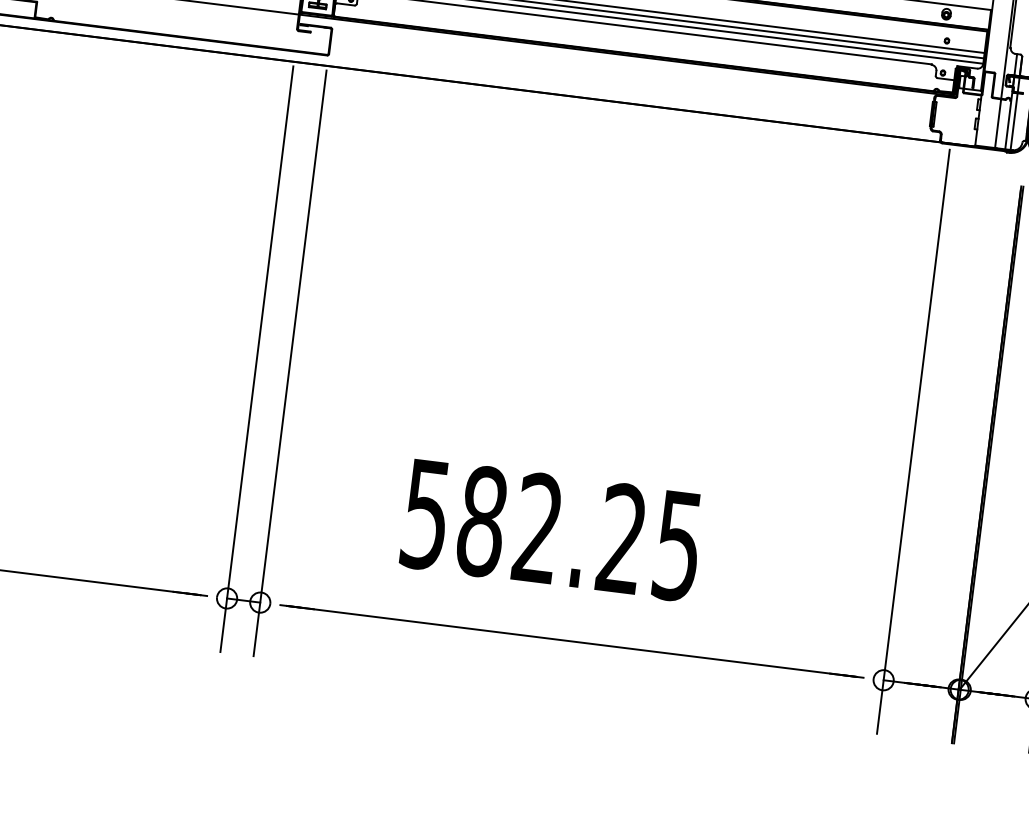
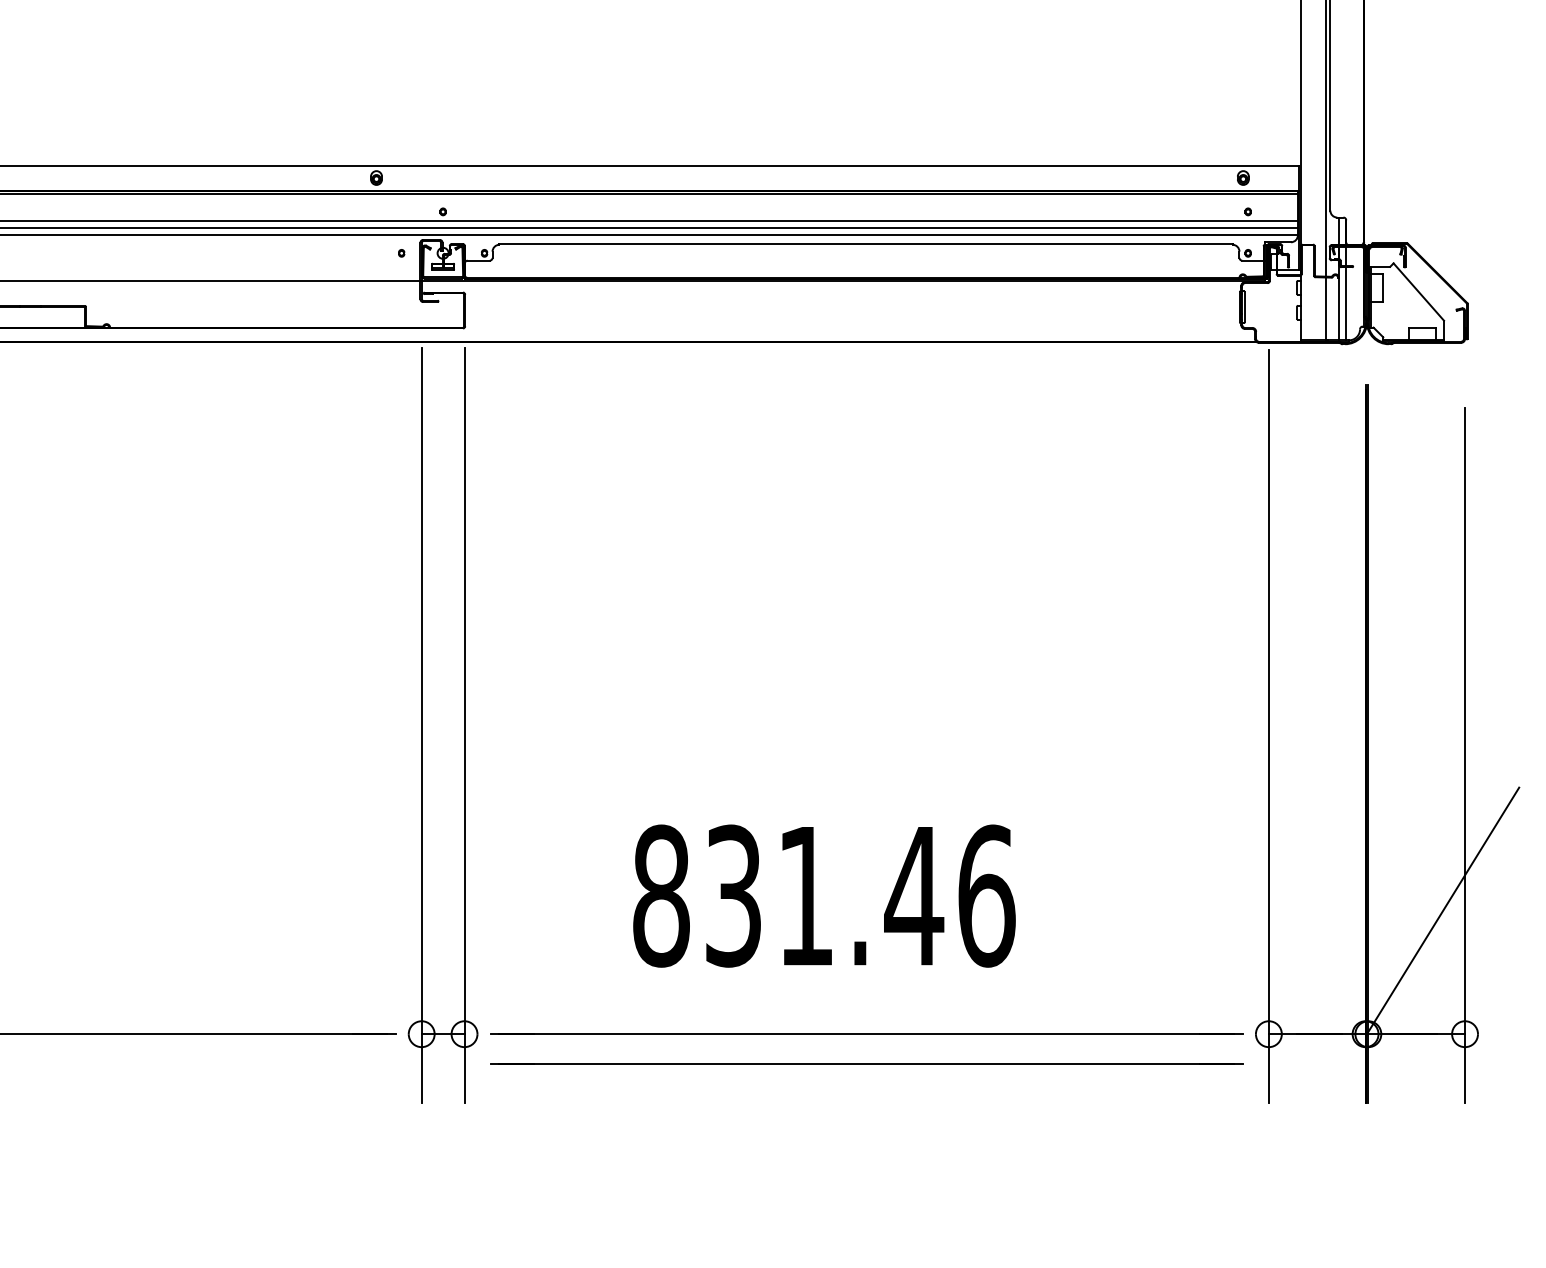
text: (552, 529) -> (824, 895), 582.25 -> 831.46
line: (568, 664) -> (866, 1063), added

